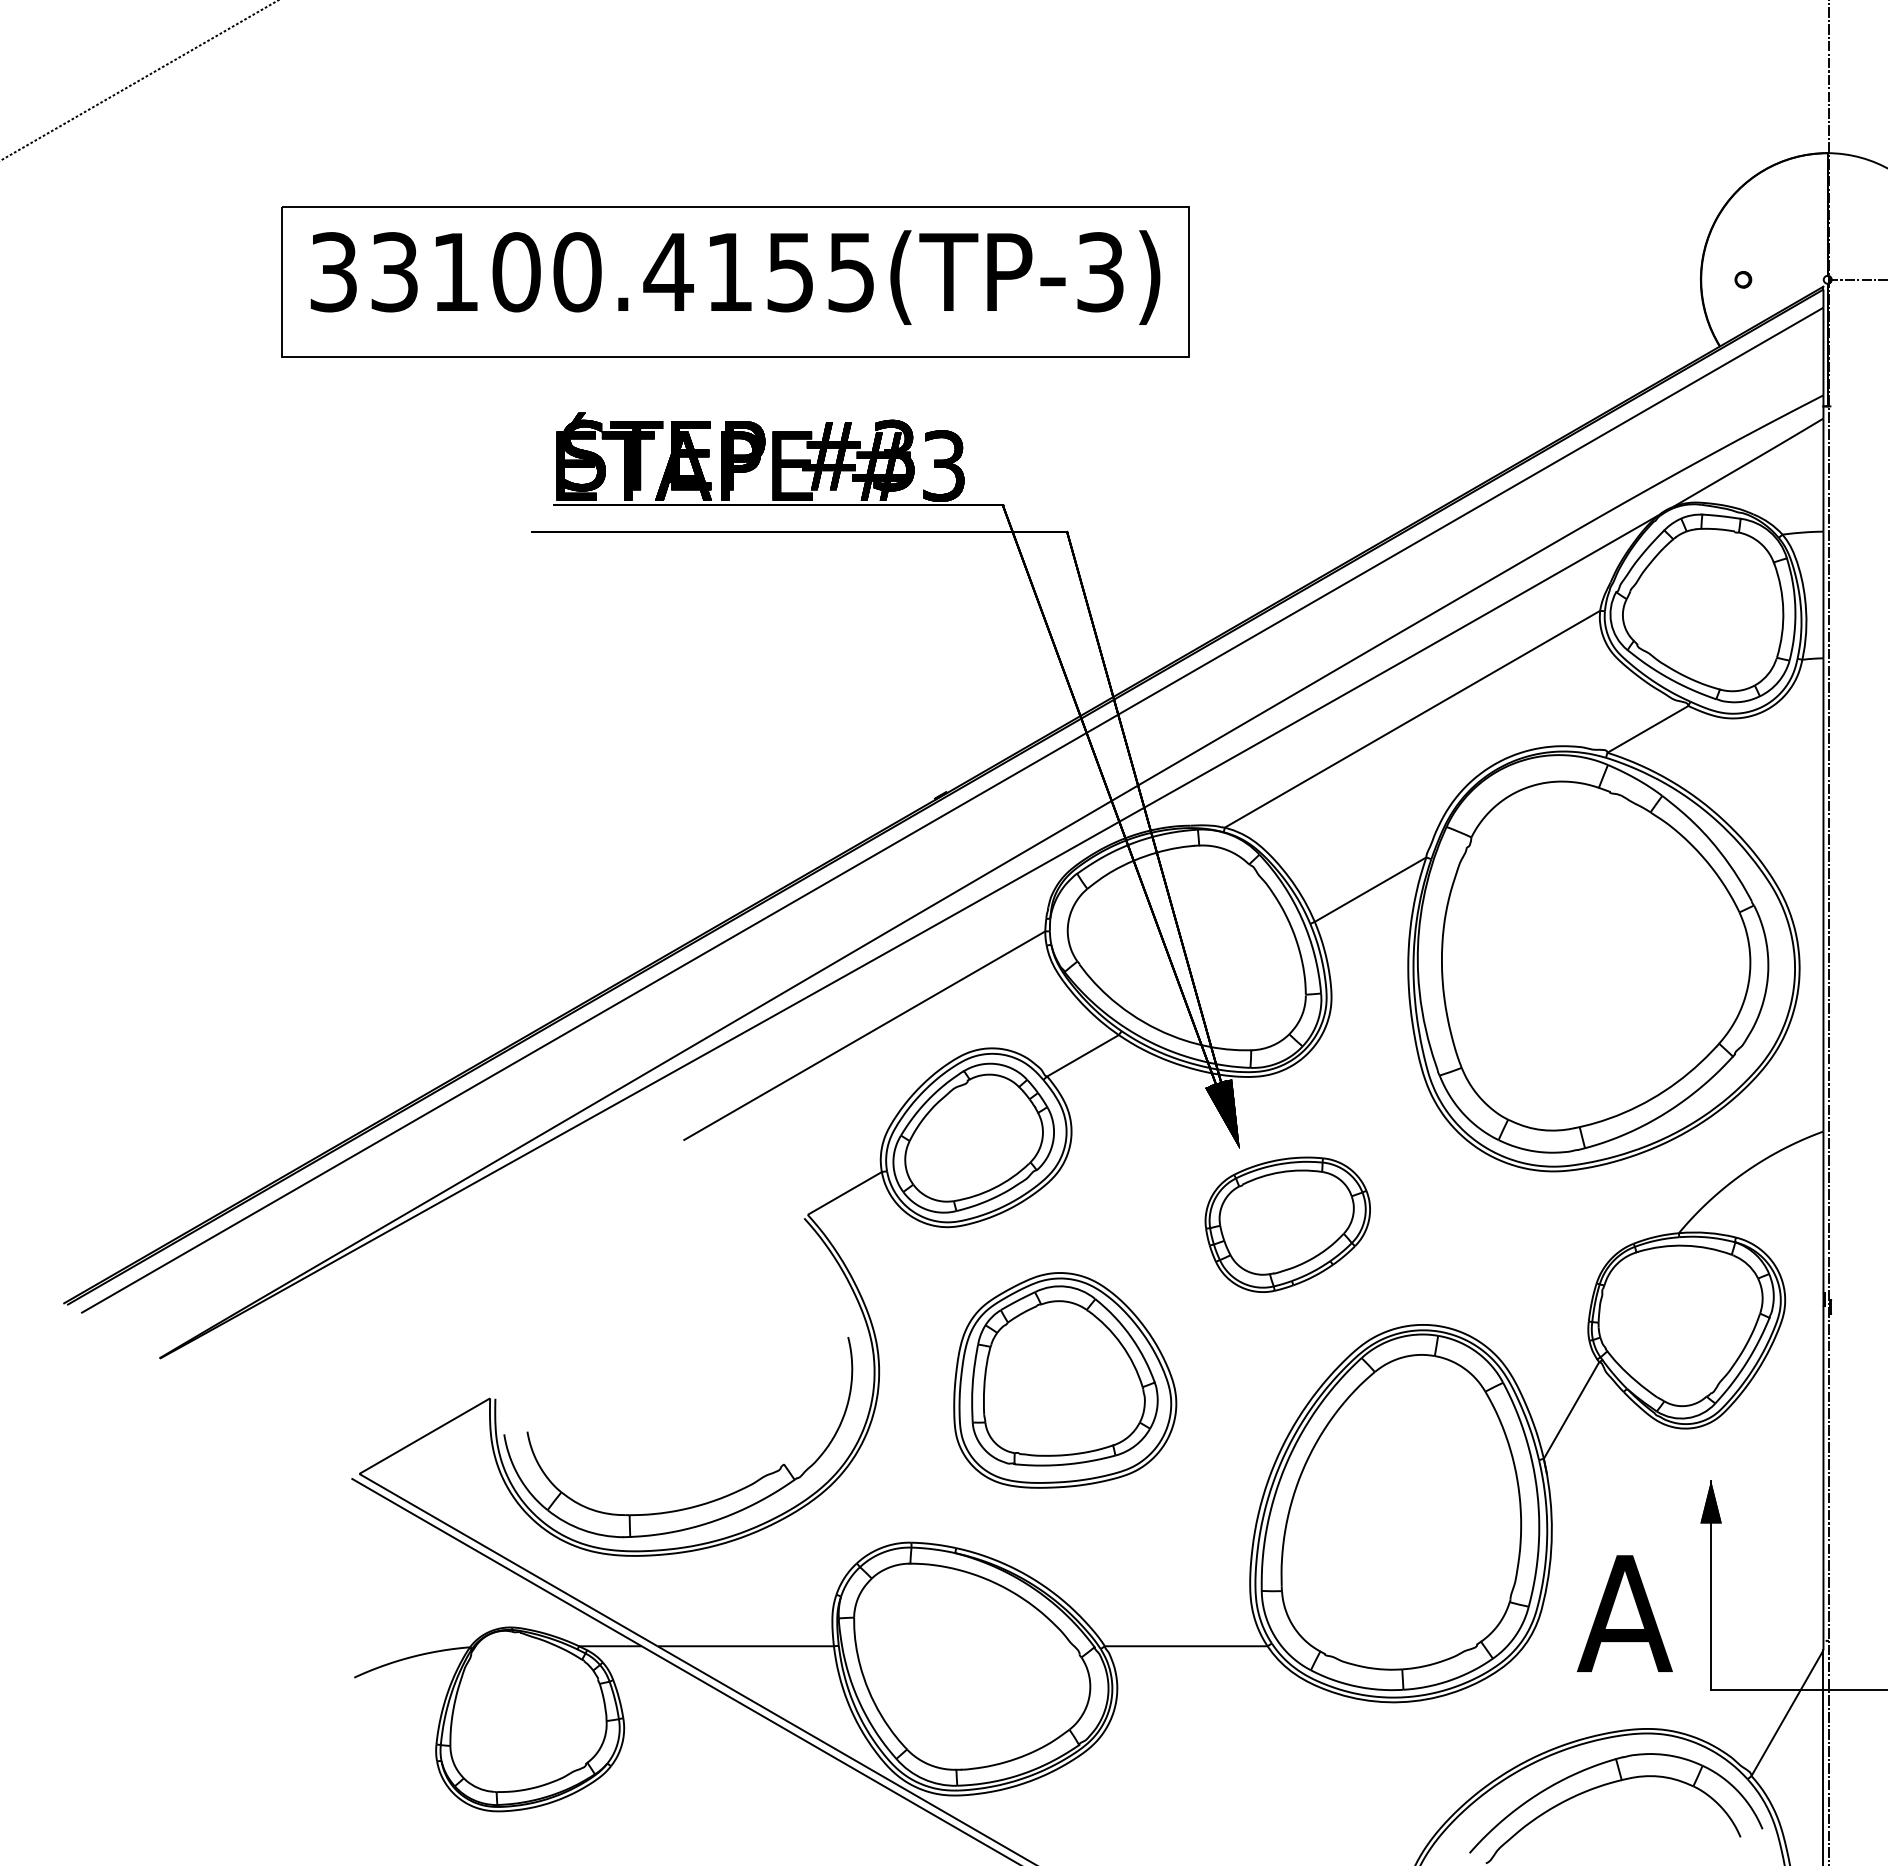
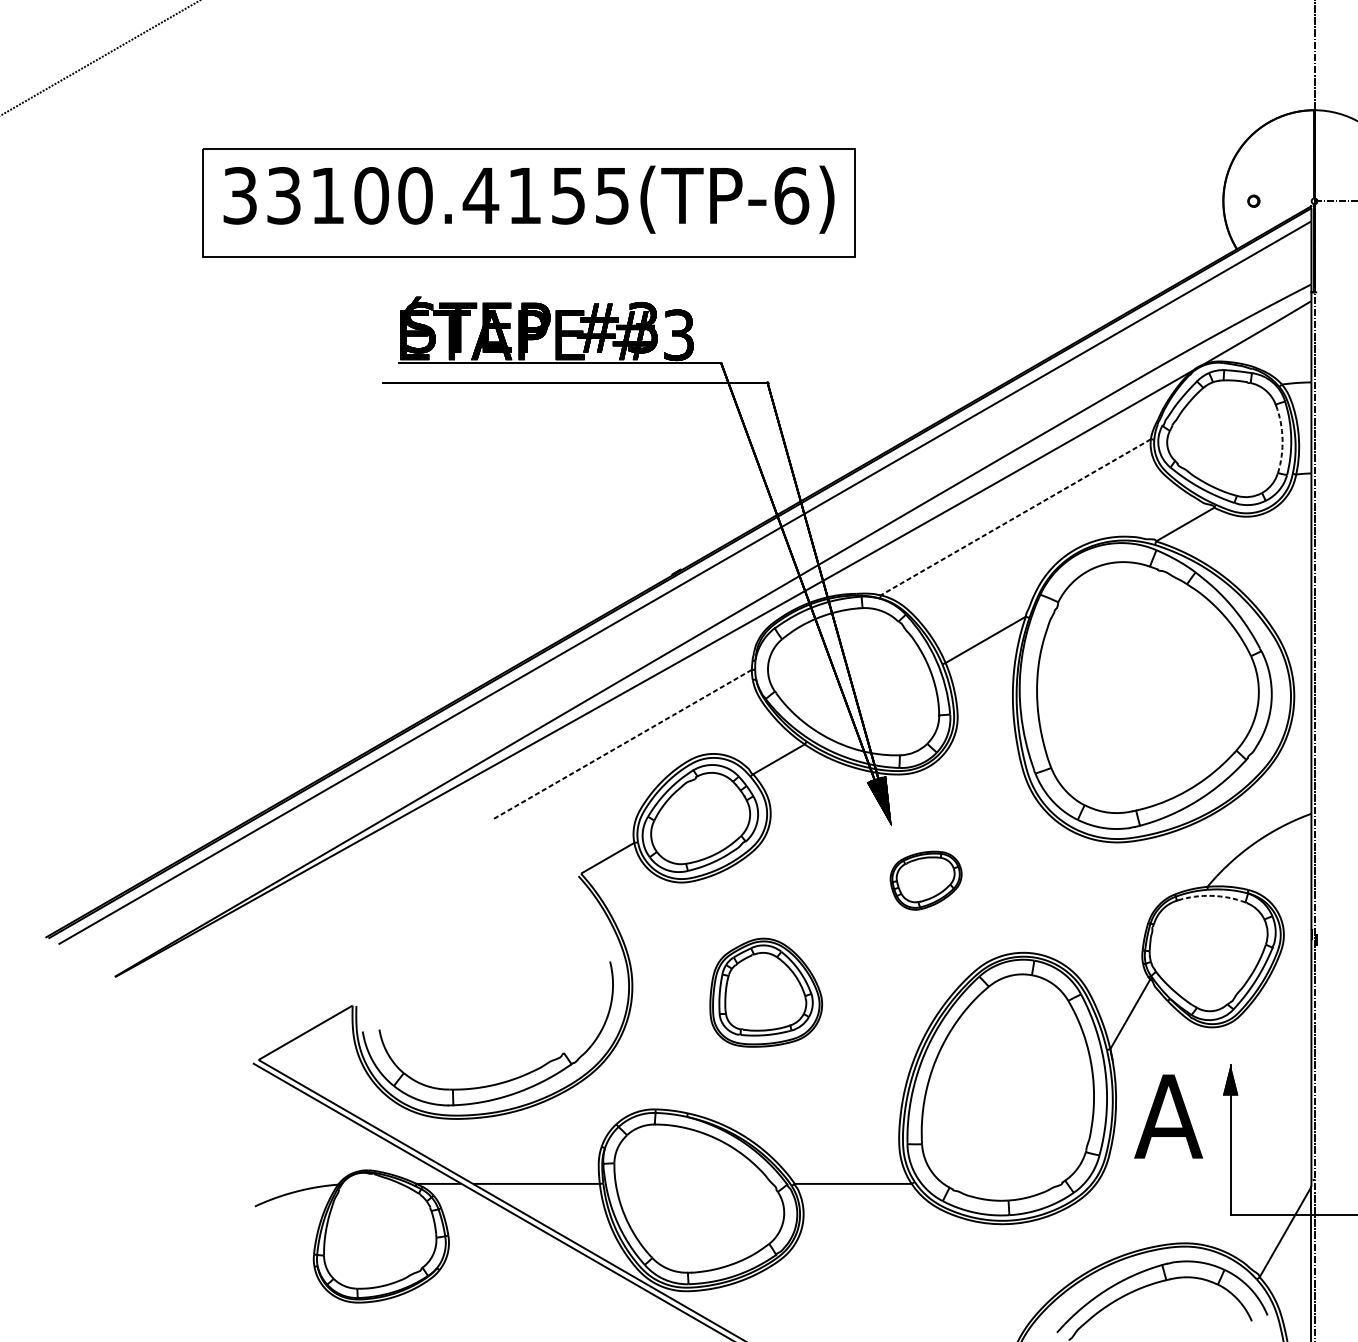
text: (1101, 272) -> (792, 196), 33100.4155(TP-3) -> 33100.4155(TP-6)
arc: (1783, 610) -> (1282, 439), solid -> dashed
line: (1412, 719) -> (1015, 517), solid -> dashed
line: (865, 1035) -> (622, 744), solid -> dashed
part: (1287, 1224) -> (926, 880), size x0.6
arc: (1684, 1245) -> (1211, 895), solid -> dashed
part: (1065, 1380) -> (766, 992), size x0.7
text: (1624, 1613) -> (1168, 1116), moved

